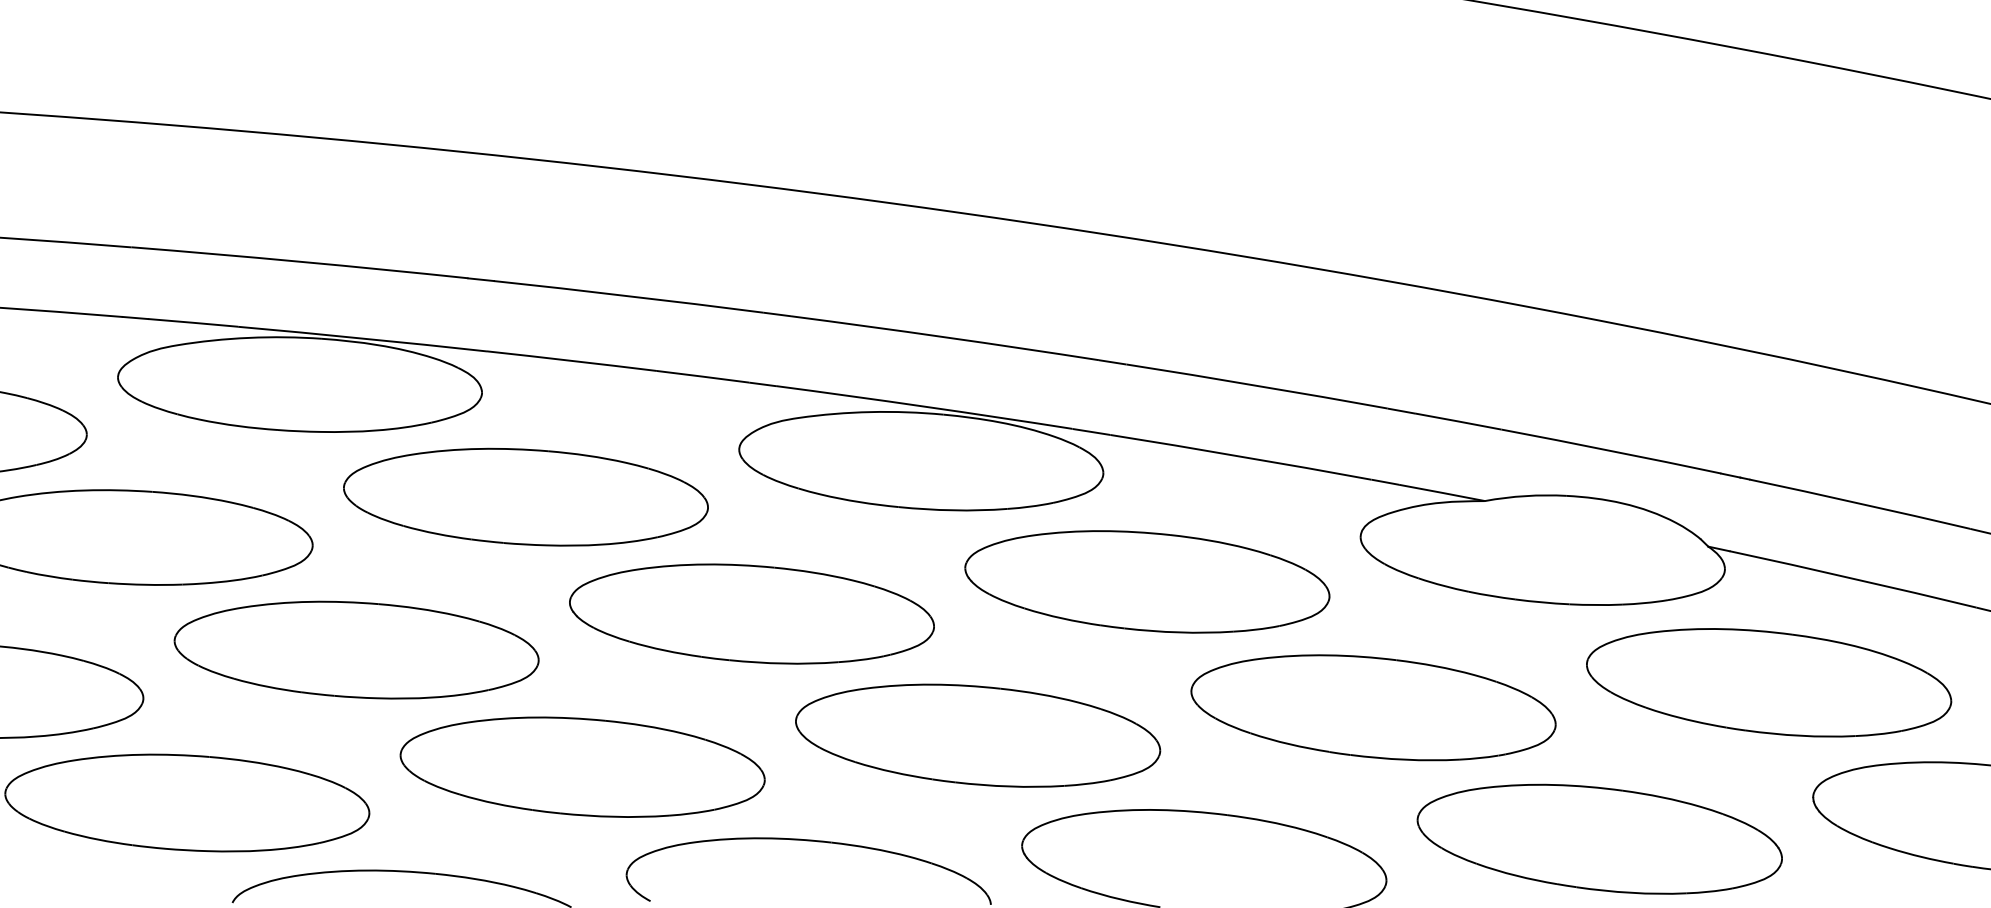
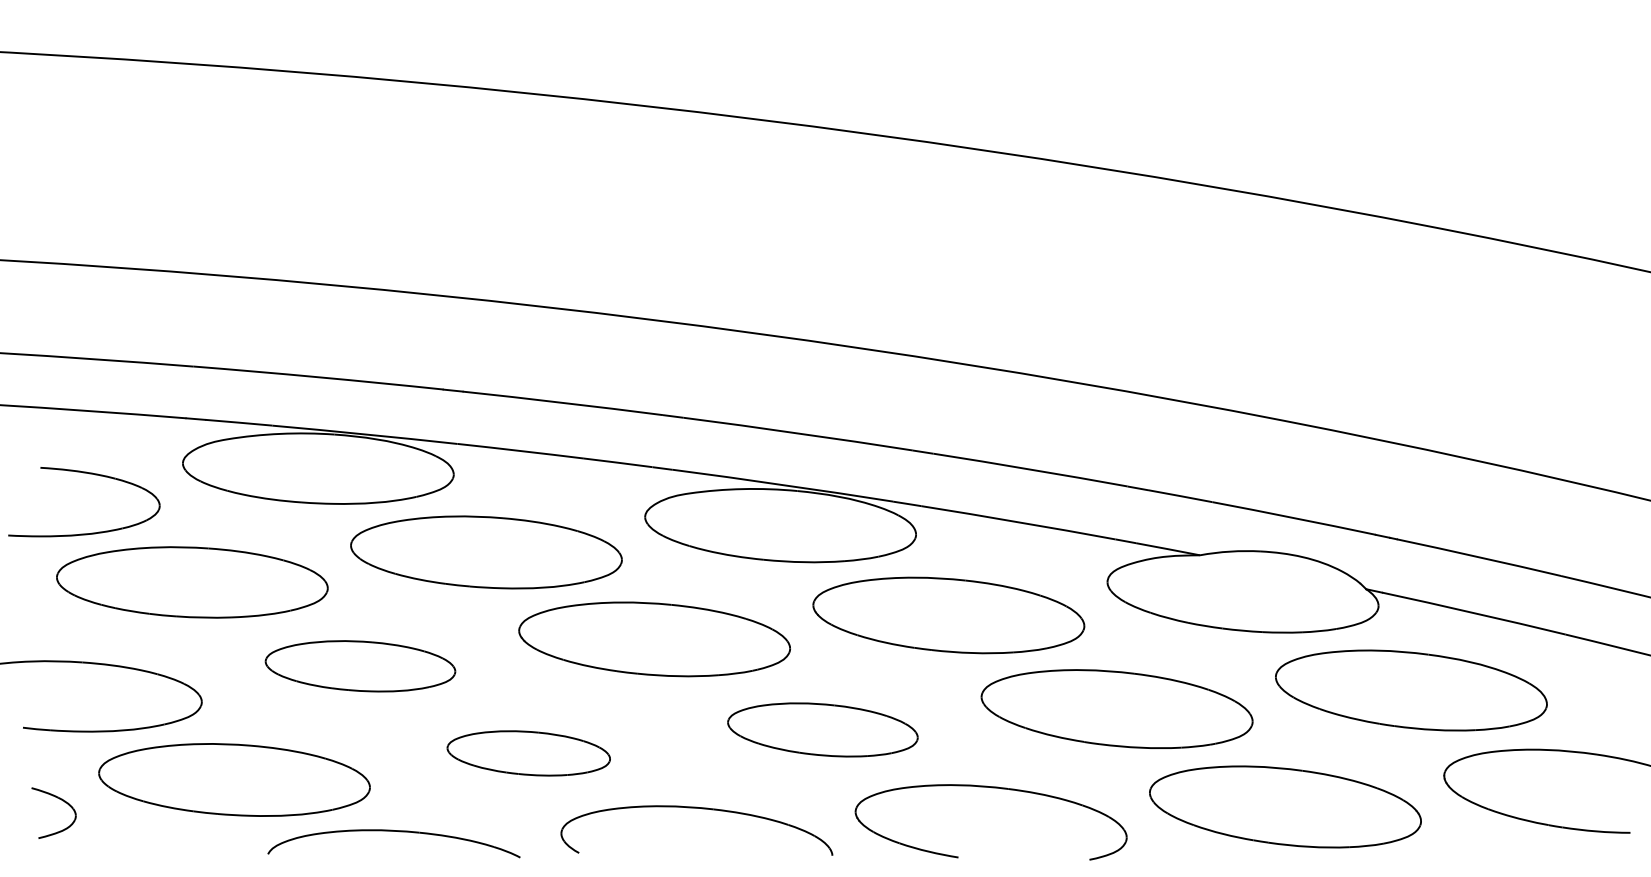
part: (356, 650) -> (360, 666), size x0.7
part: (977, 735) -> (822, 729), size x0.7
part: (582, 767) -> (528, 753), size x0.6

